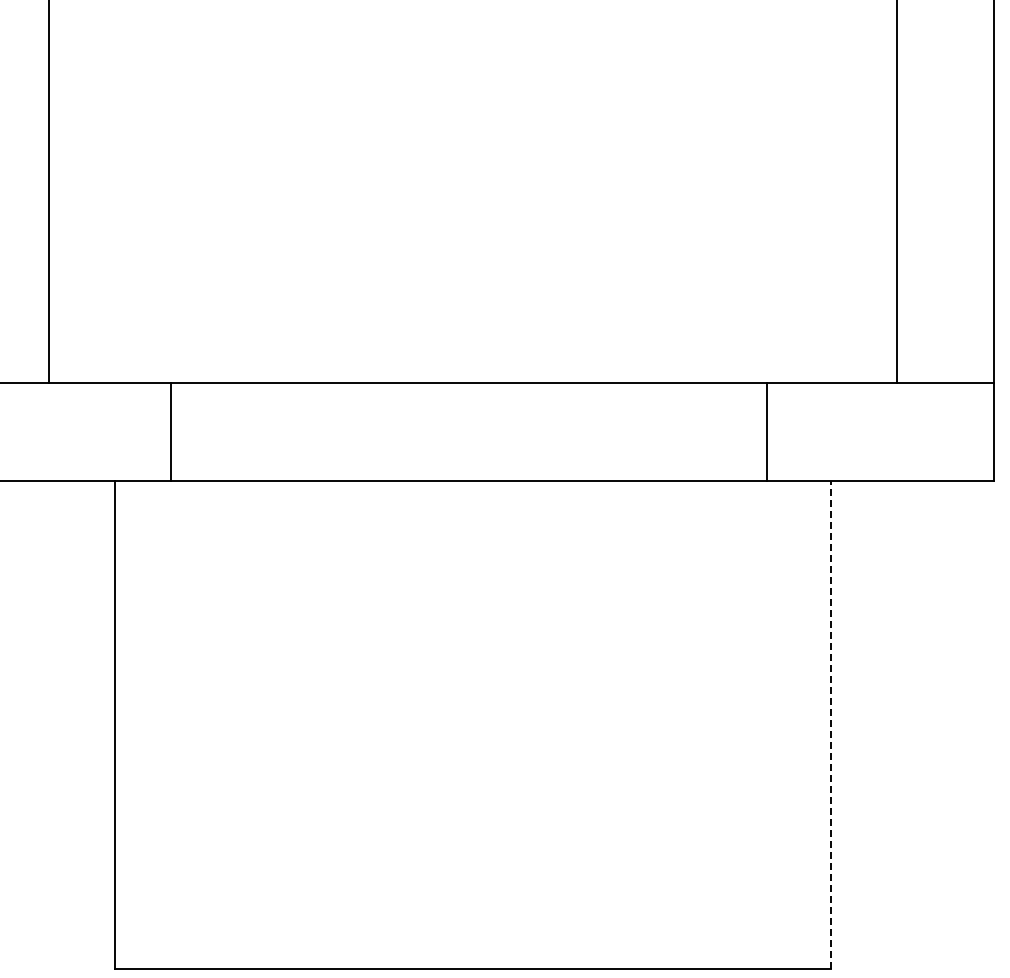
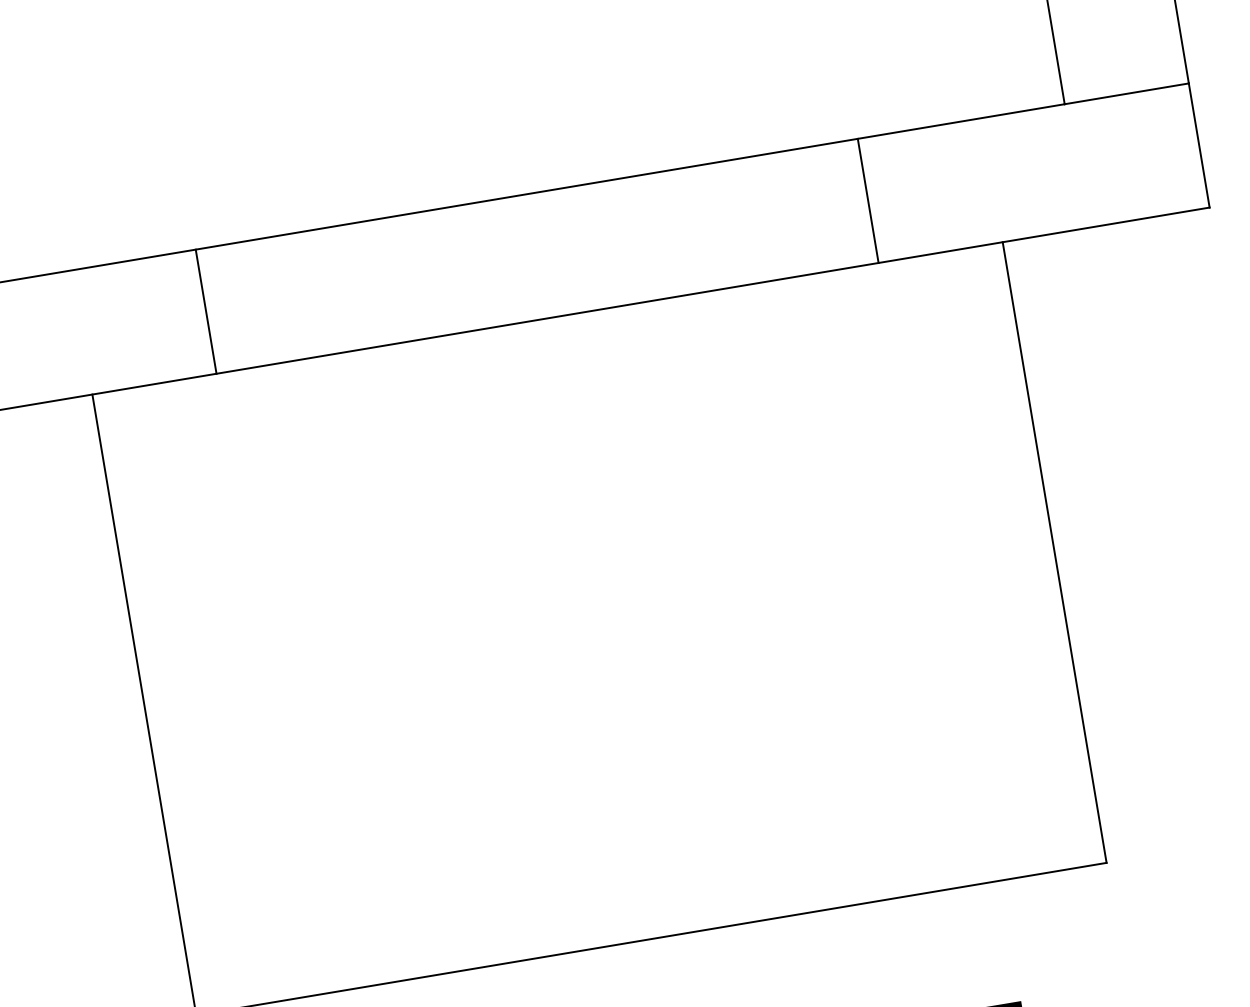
line: (171, 431) -> (206, 311), moved
line: (766, 431) -> (868, 200), moved
line: (831, 724) -> (1054, 552), dashed -> solid

